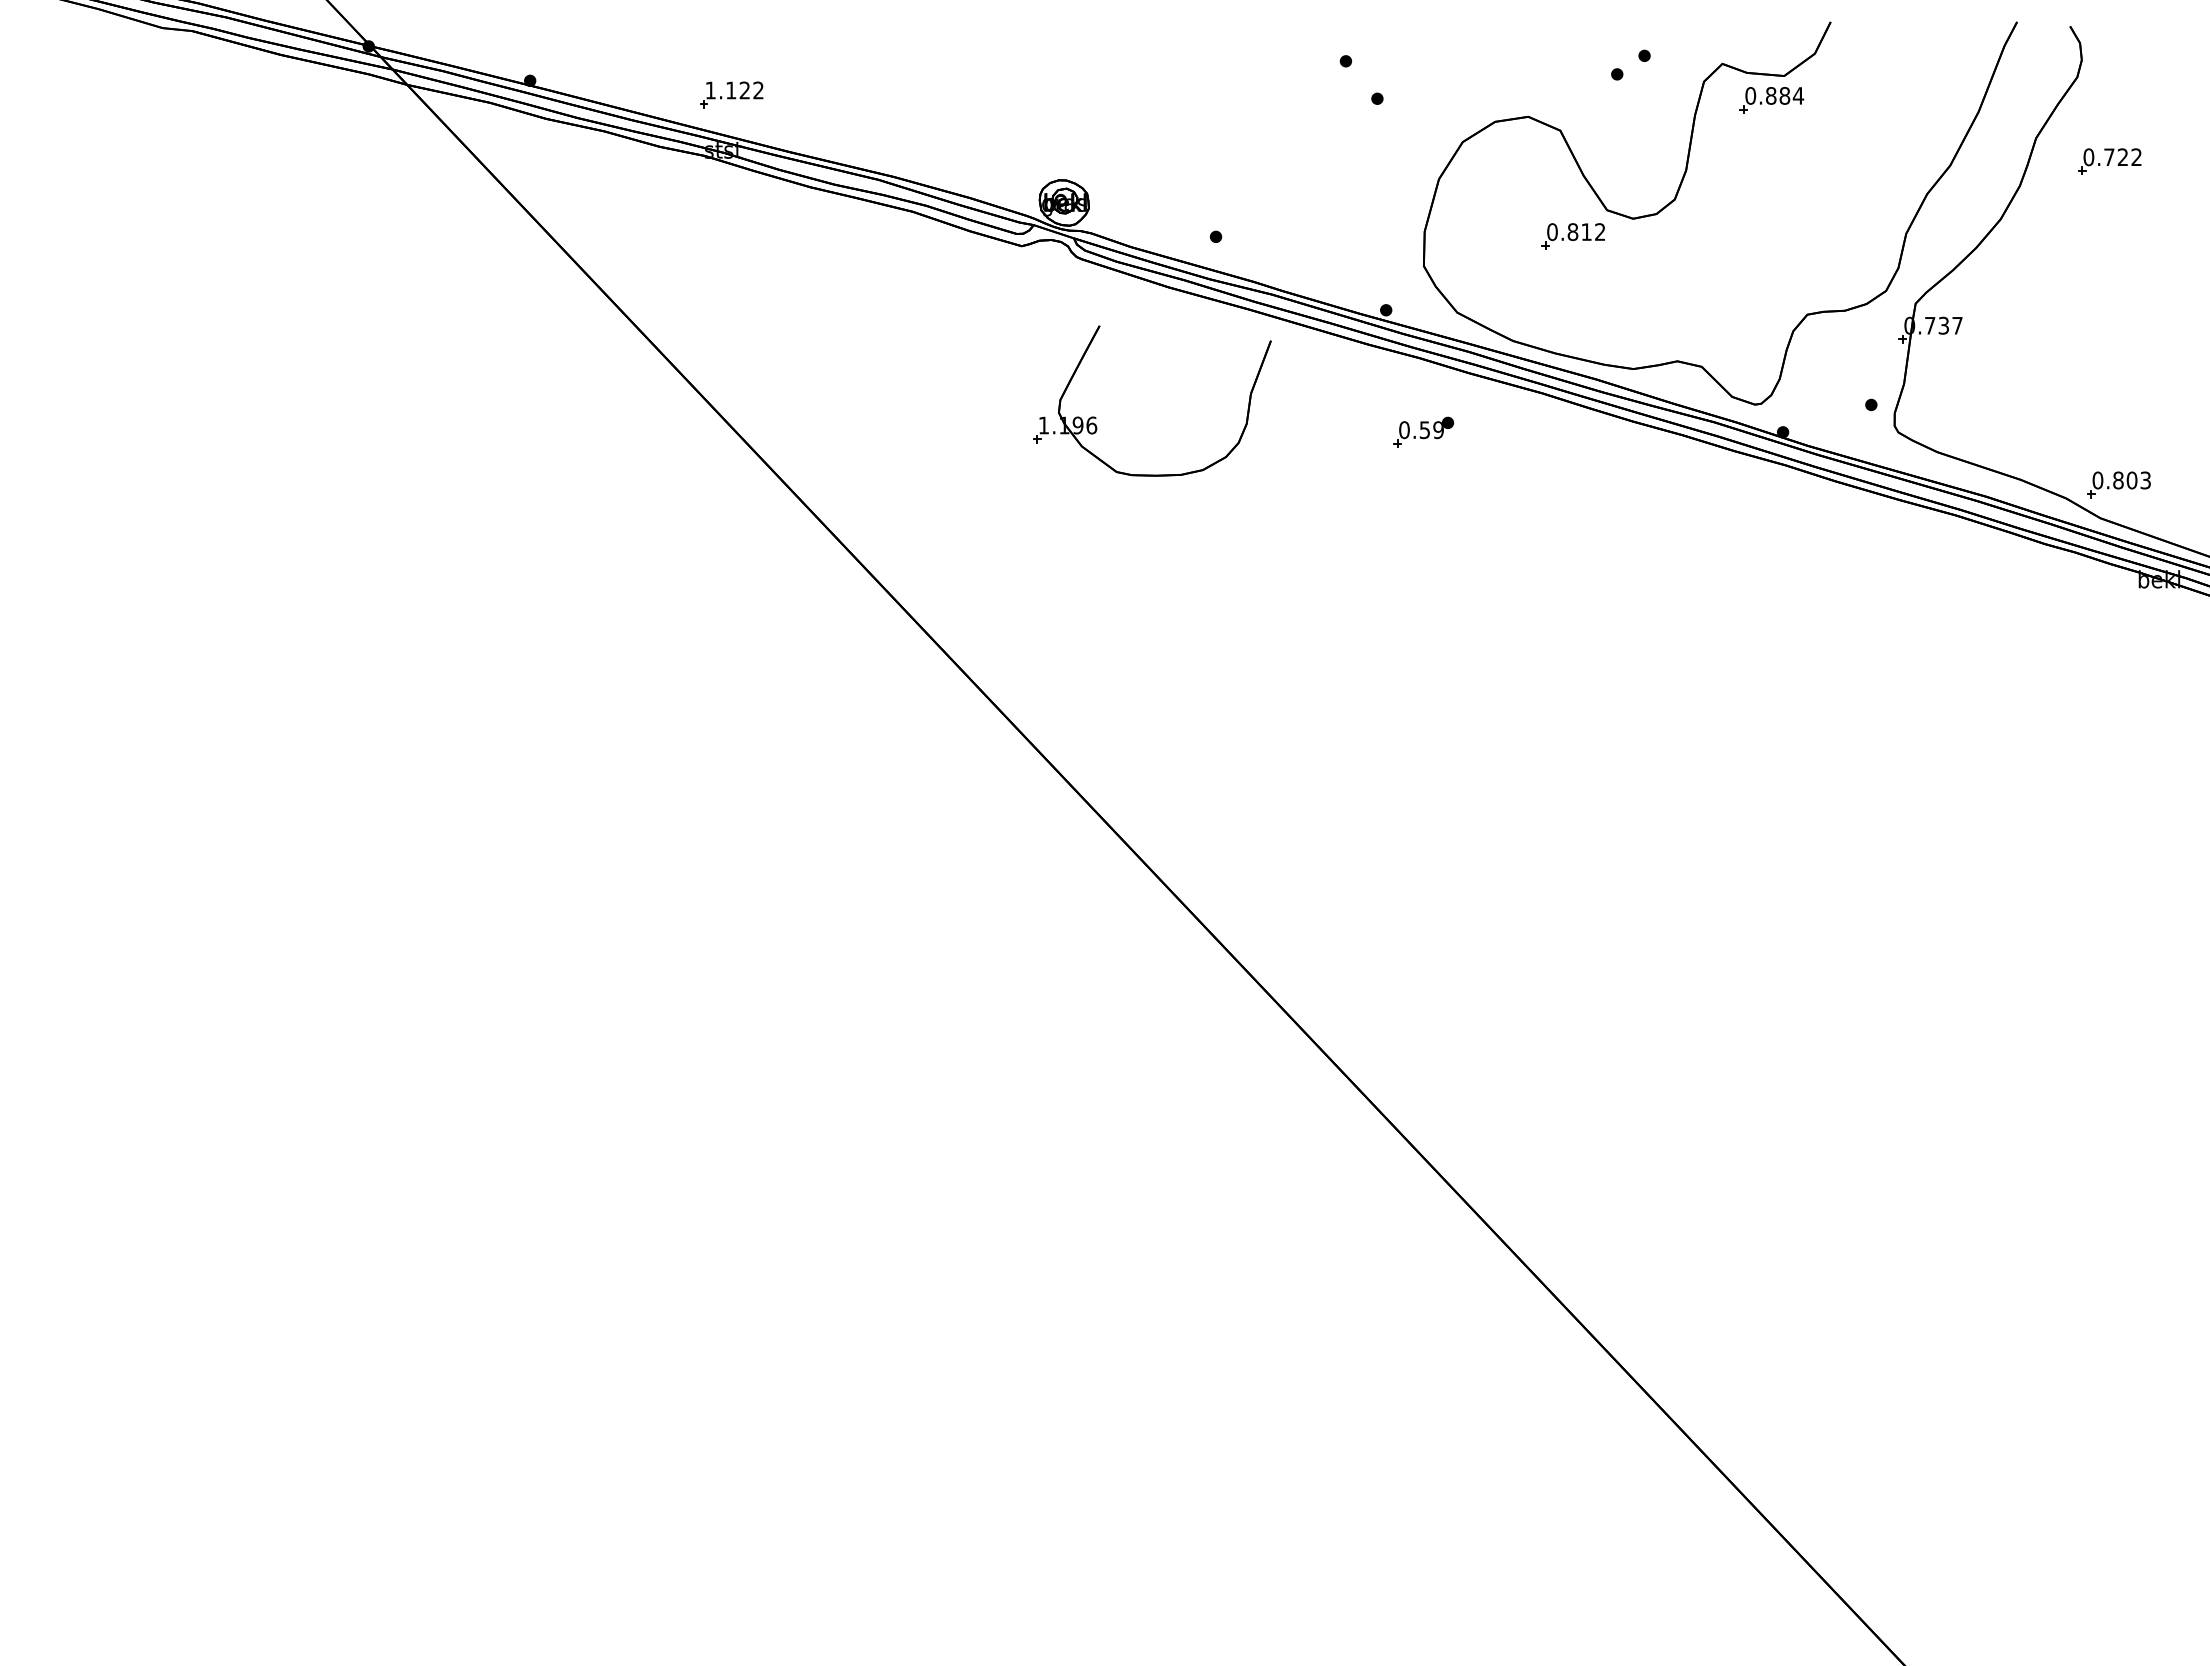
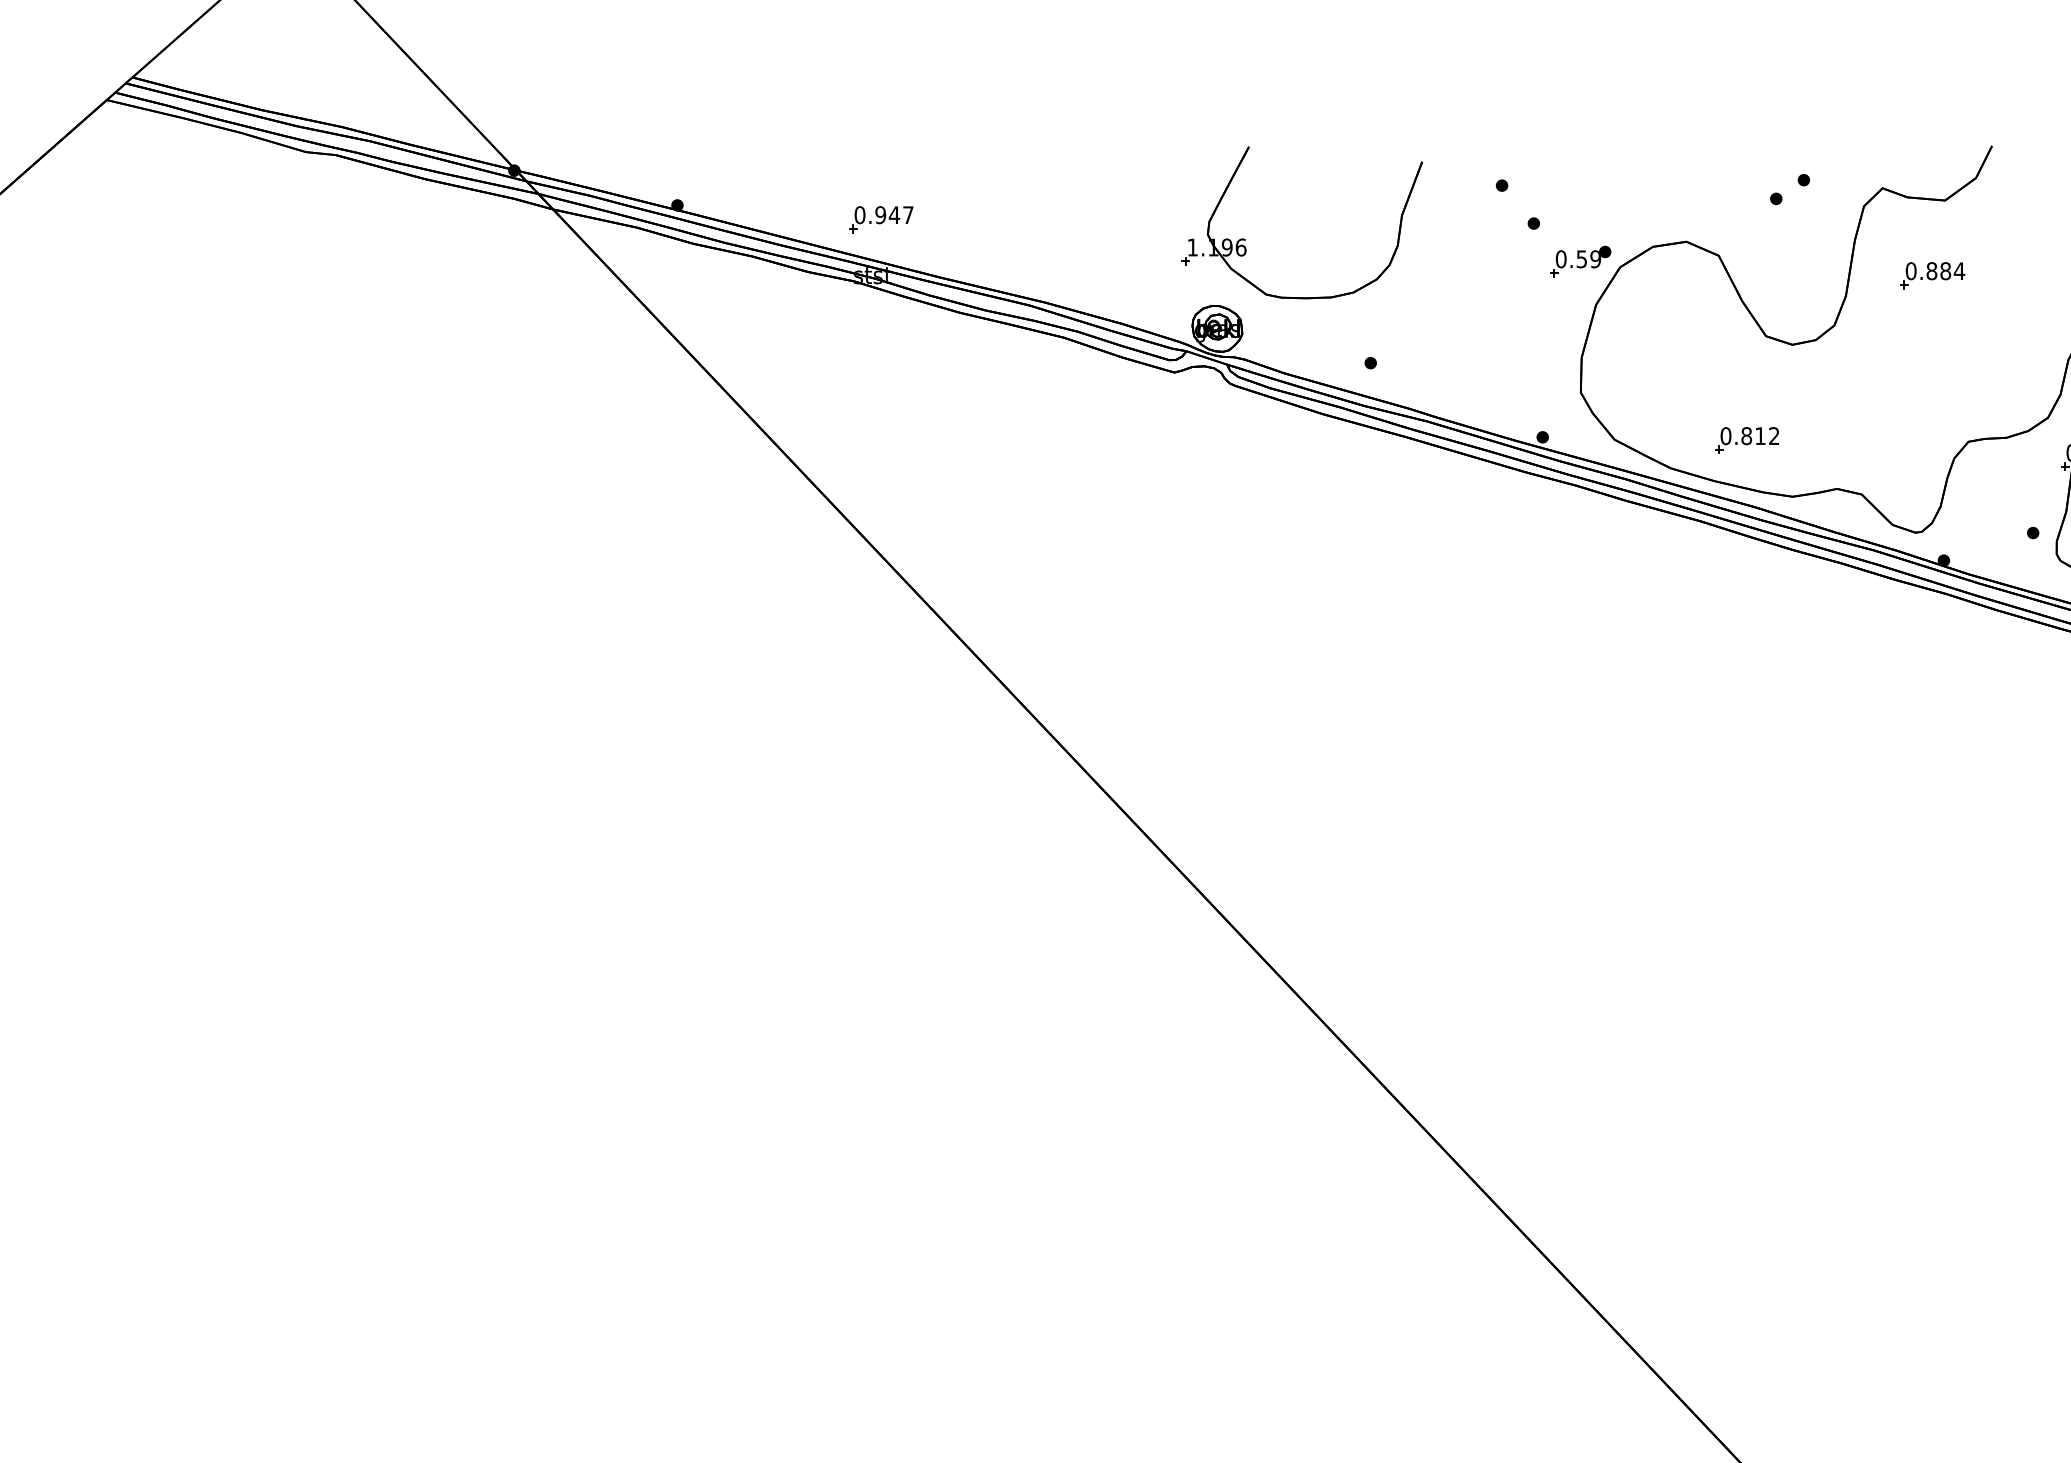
text: (734, 90) -> (884, 215), 1.122 -> 0.947
part: (1771, 100) -> (1932, 275), moved
part: (1572, 236) -> (1746, 440), moved
part: (1096, 417) -> (1245, 239), moved
part: (1423, 431) -> (1580, 260), moved

